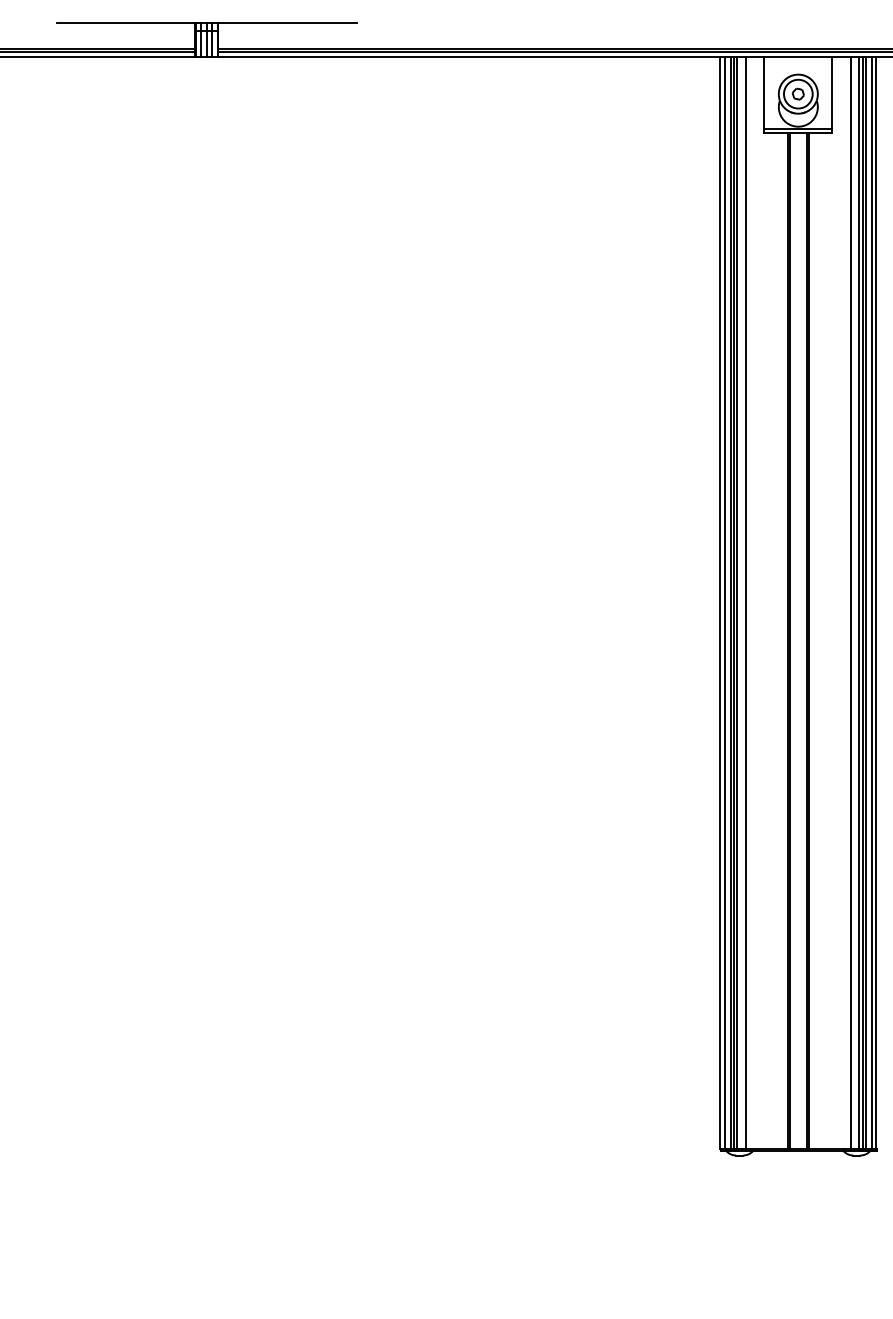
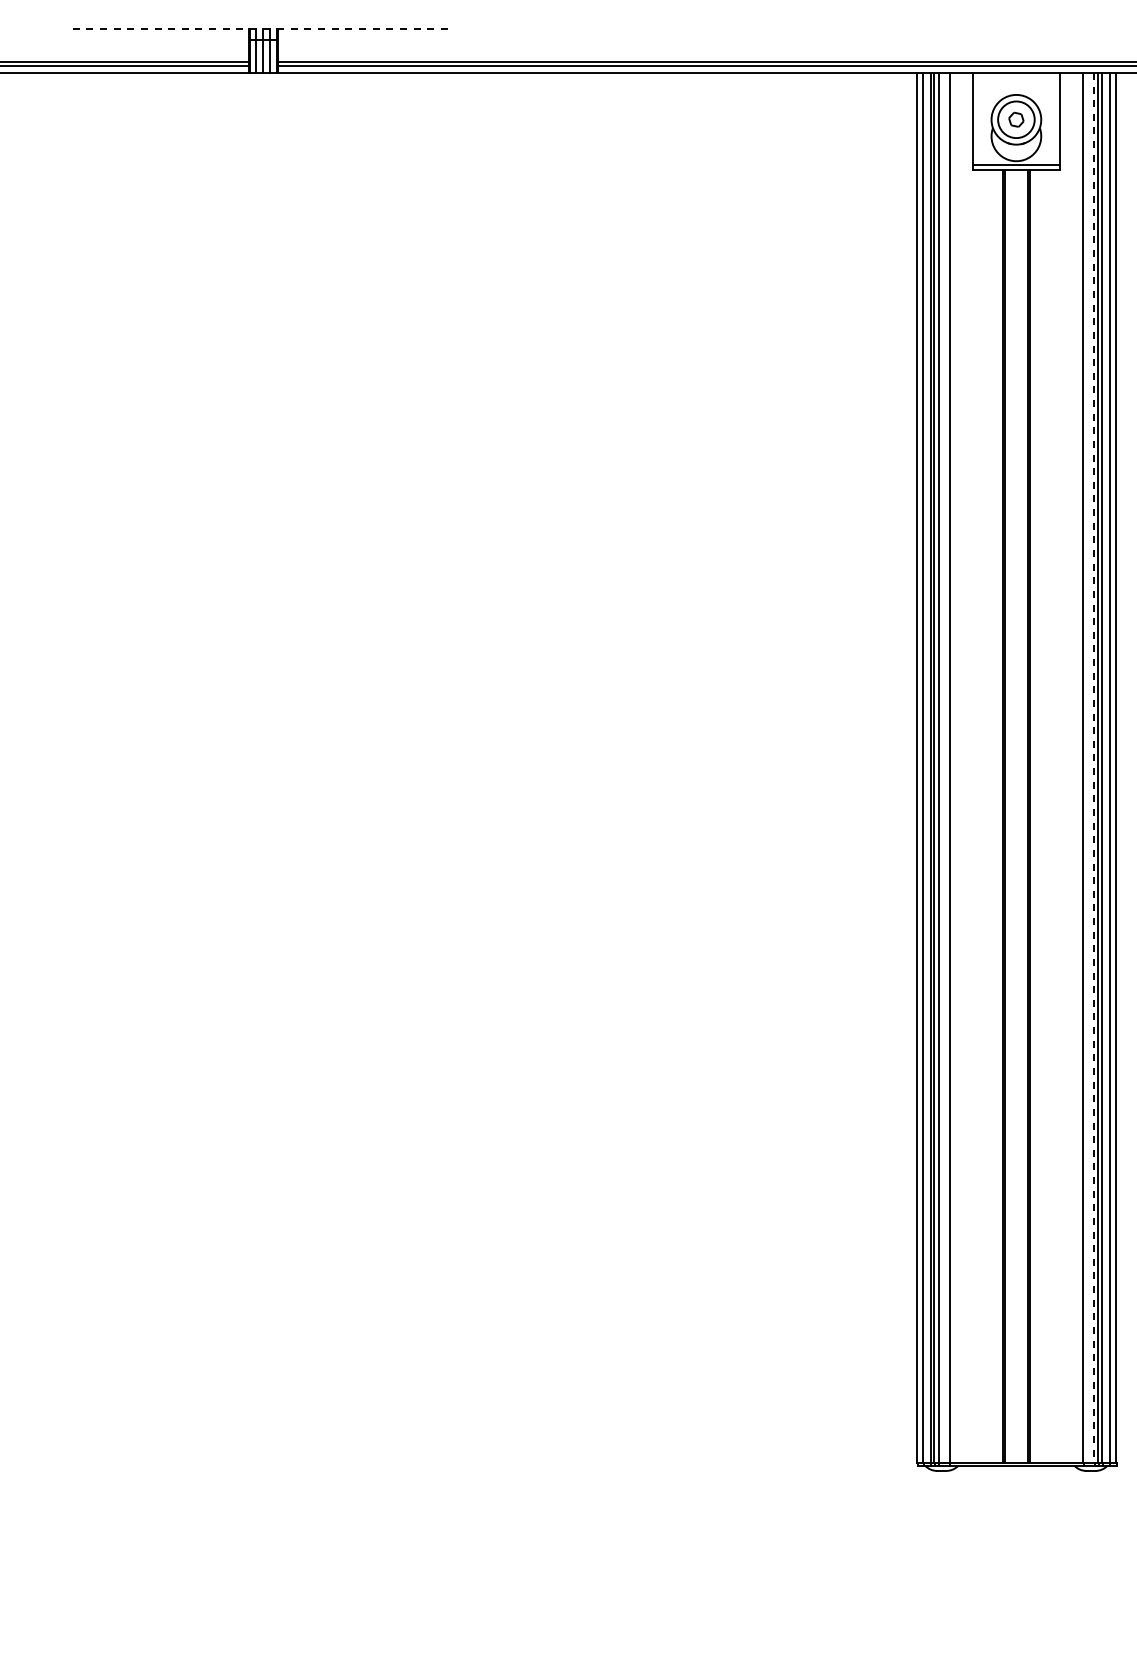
line: (206, 22) -> (263, 28), solid -> dashed
line: (858, 602) -> (1093, 767), solid -> dashed

